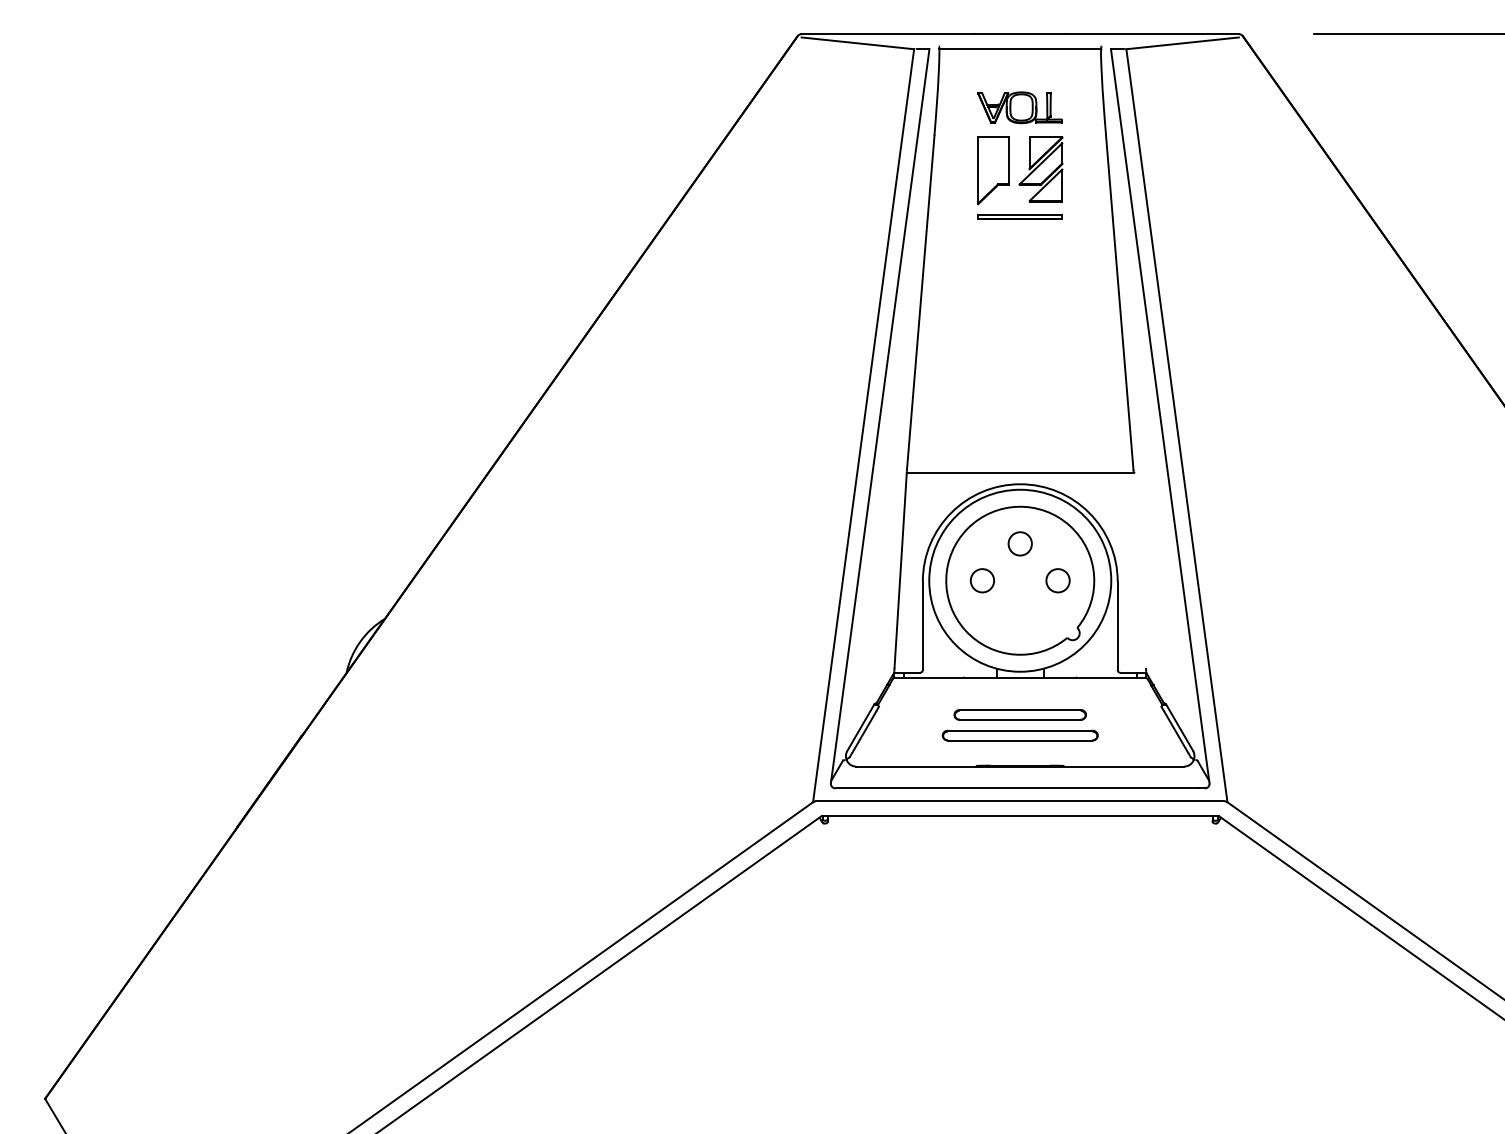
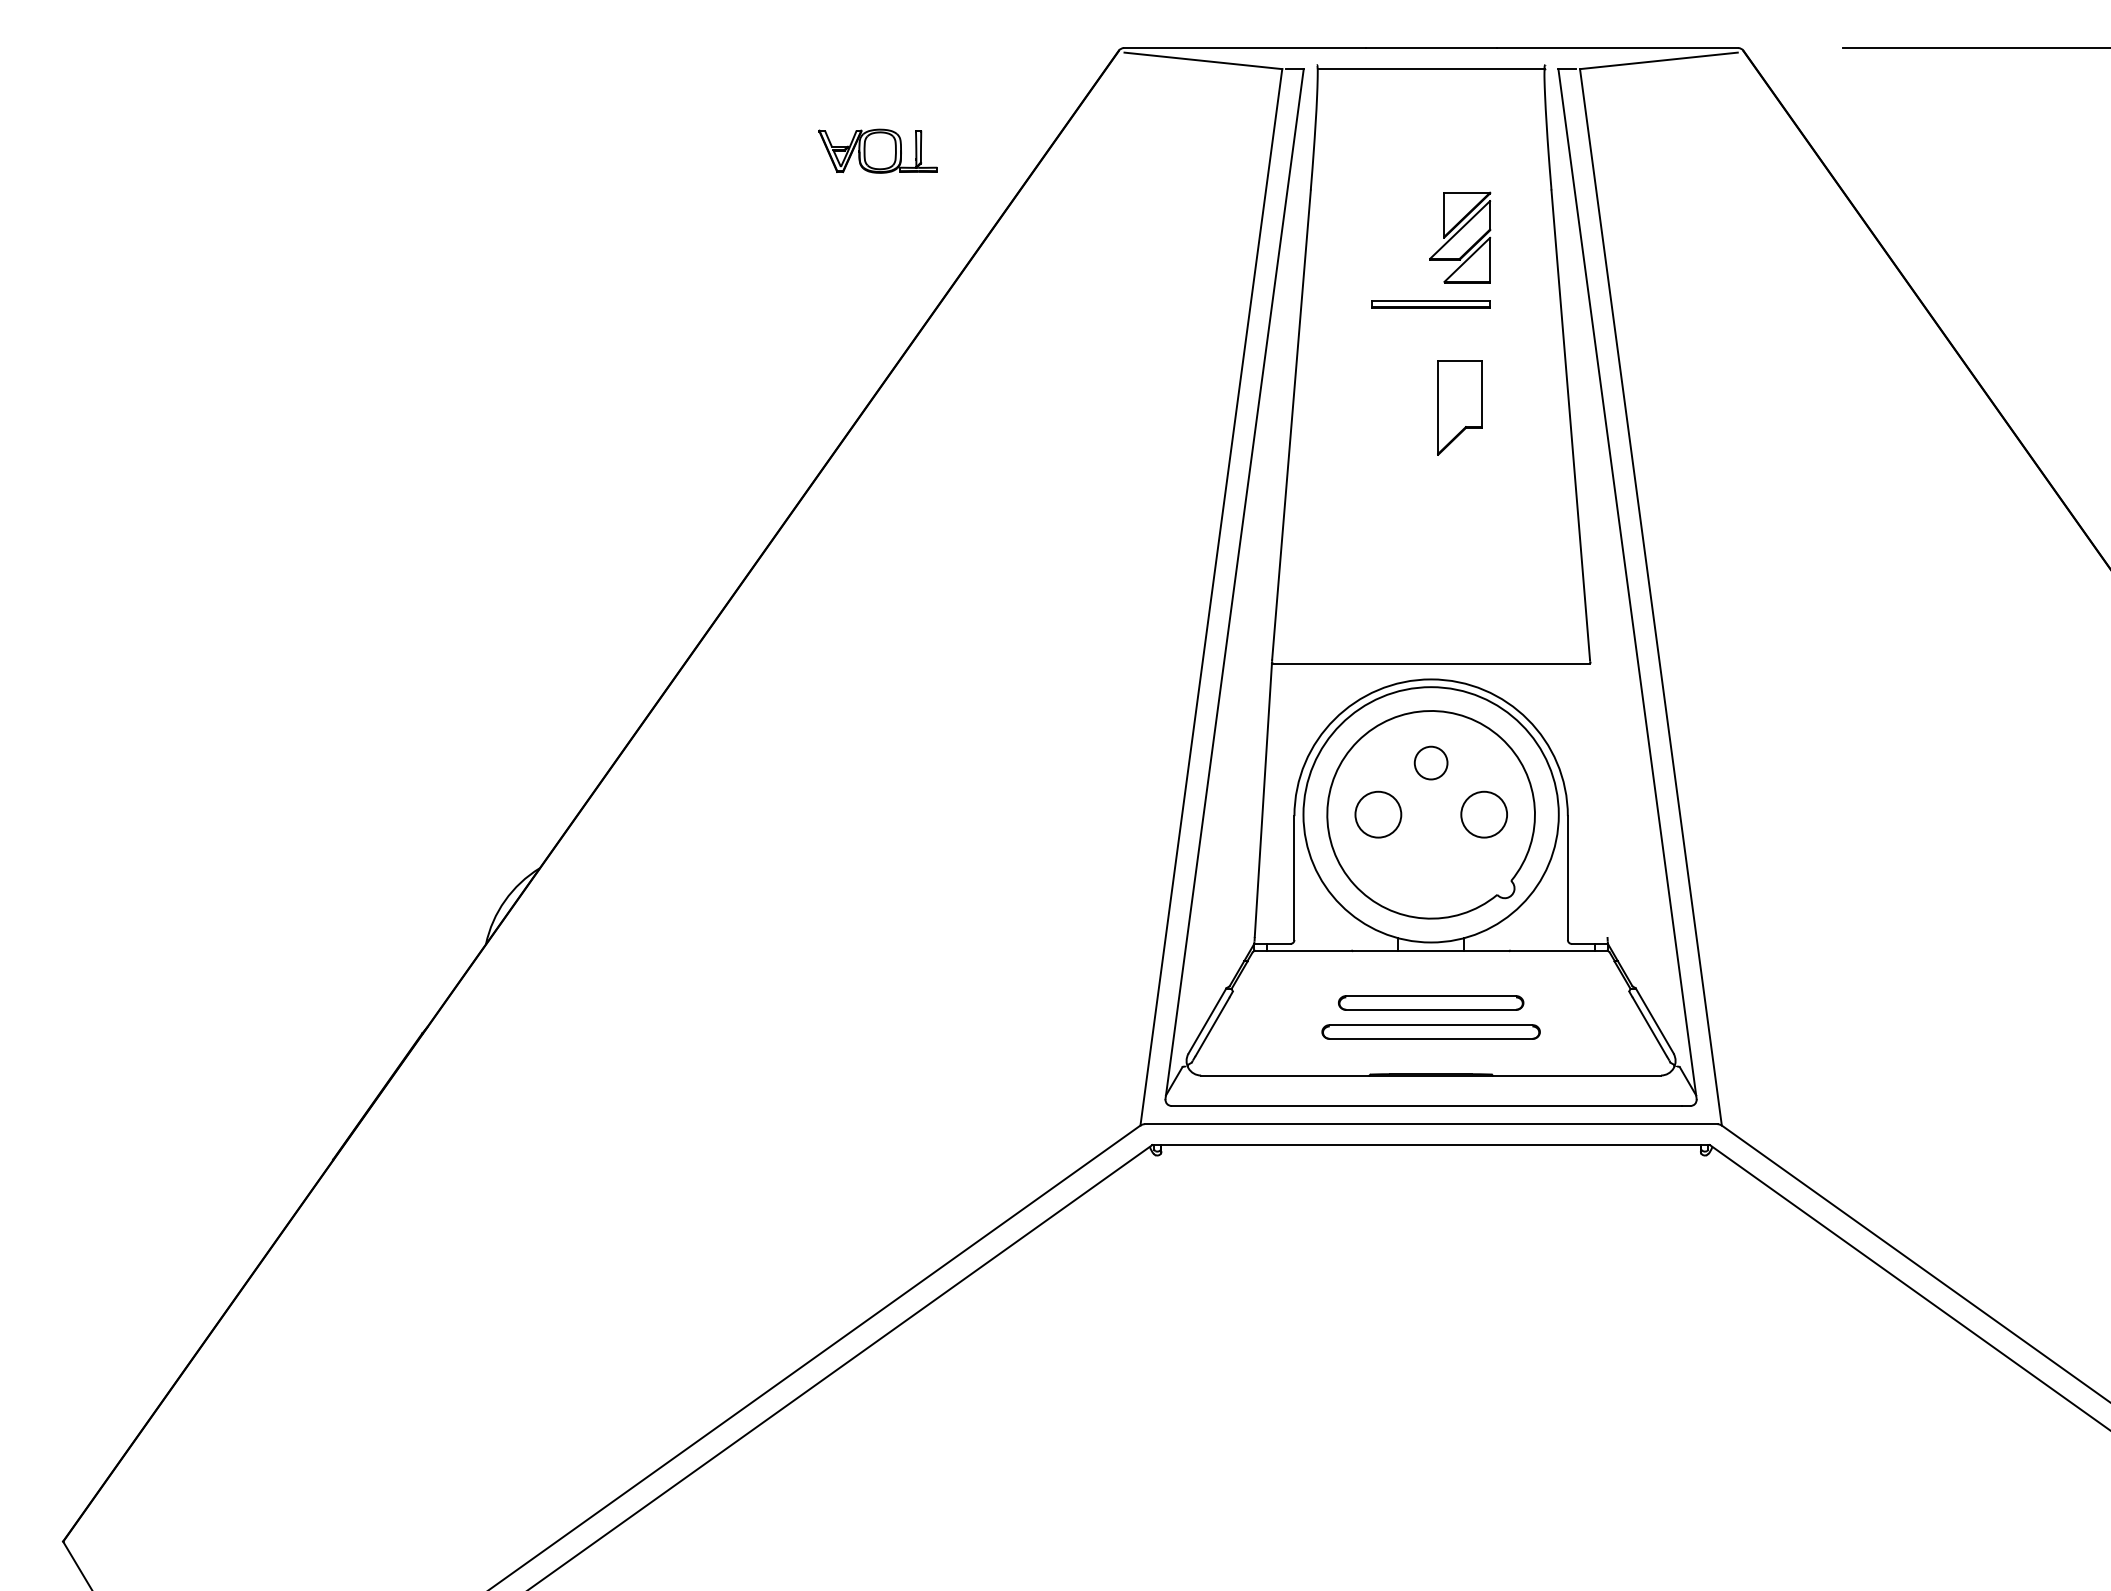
part: (1019, 107) -> (877, 150), moved
part: (993, 170) -> (1459, 407), moved
circle: (981, 580) -> (1376, 814), size x1.4
circle: (1057, 580) -> (1483, 814), size x1.4

